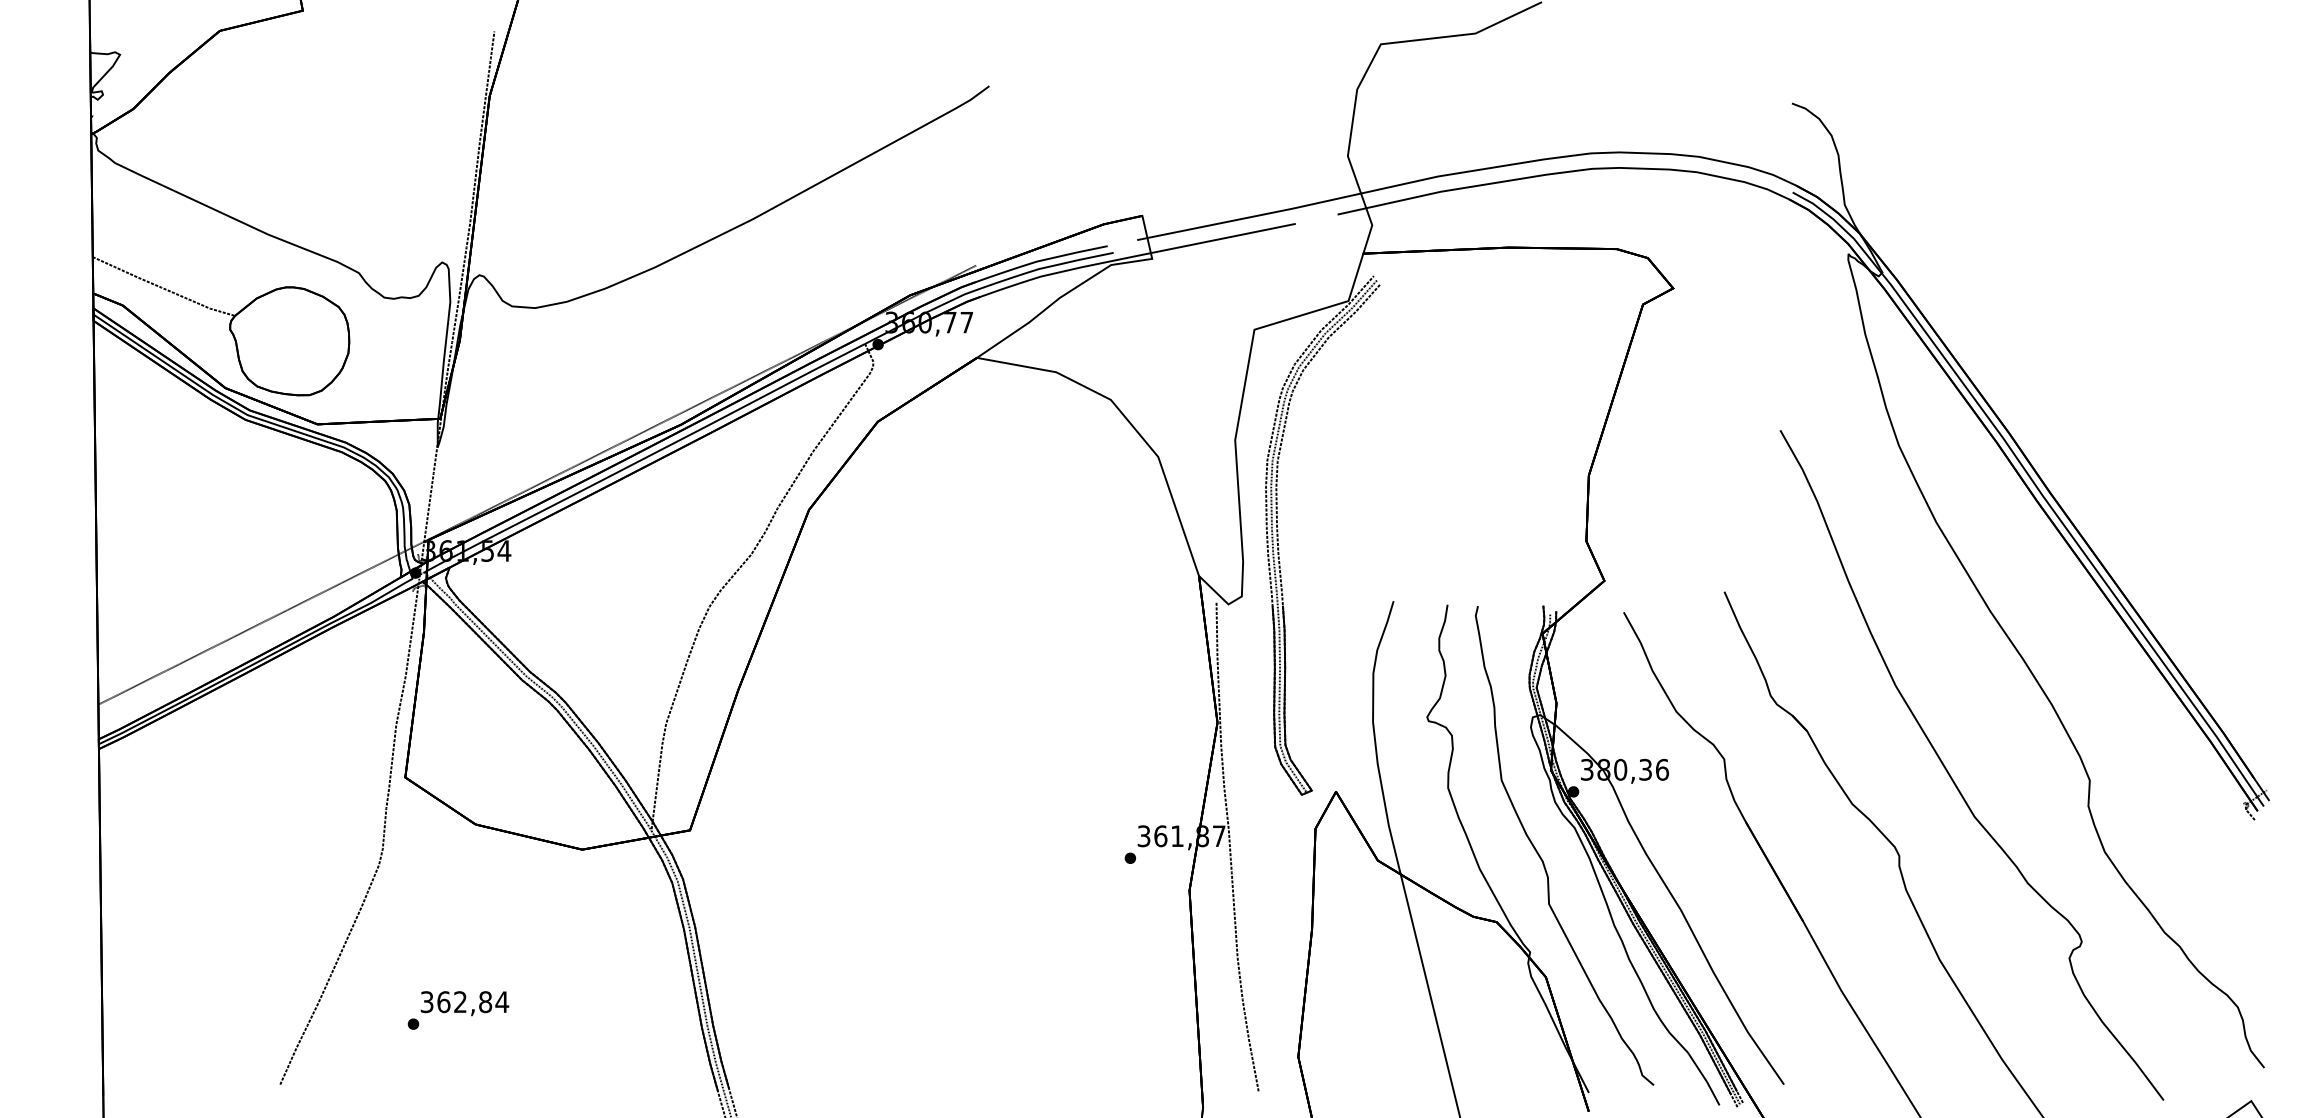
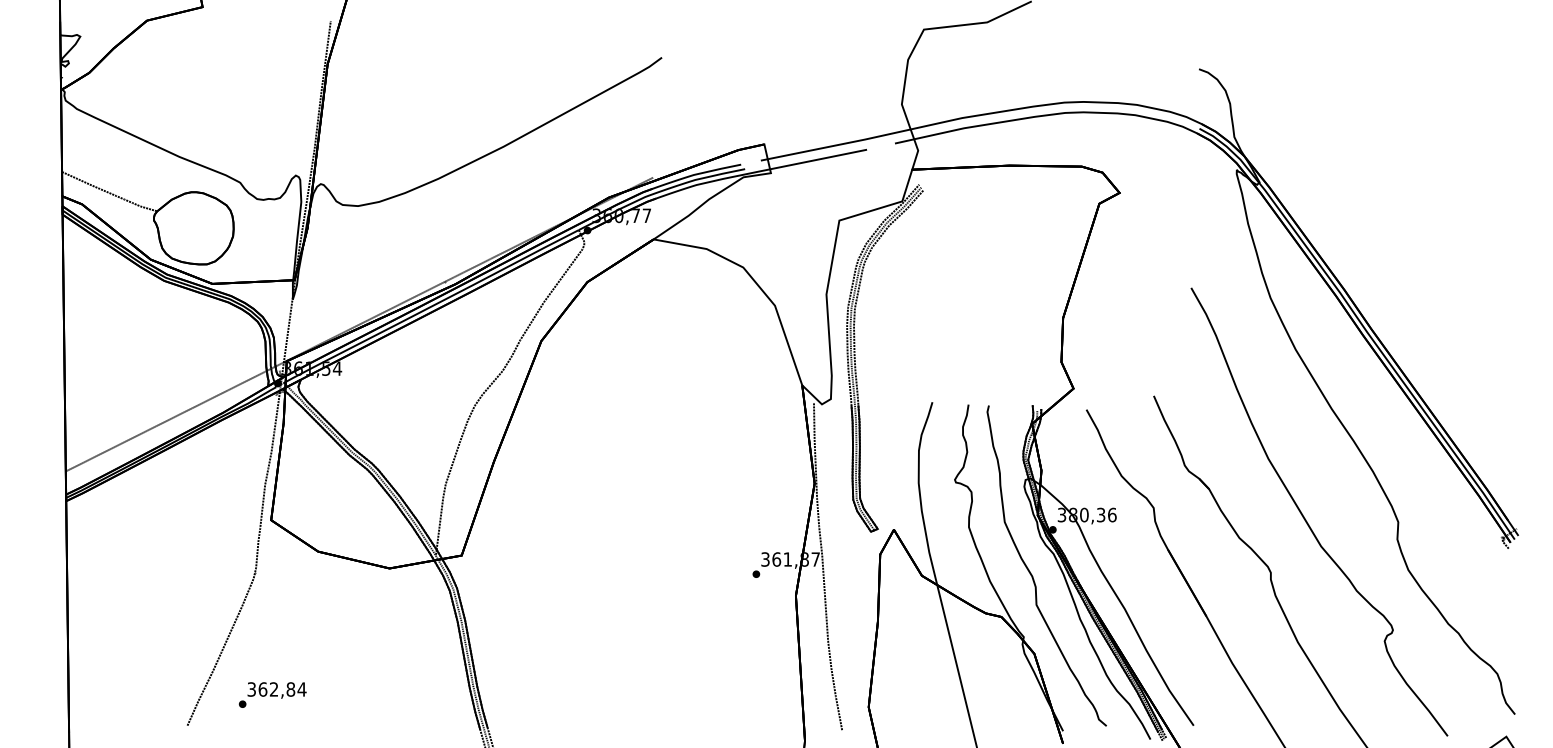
text: (458, 1009) -> (272, 694), moved

